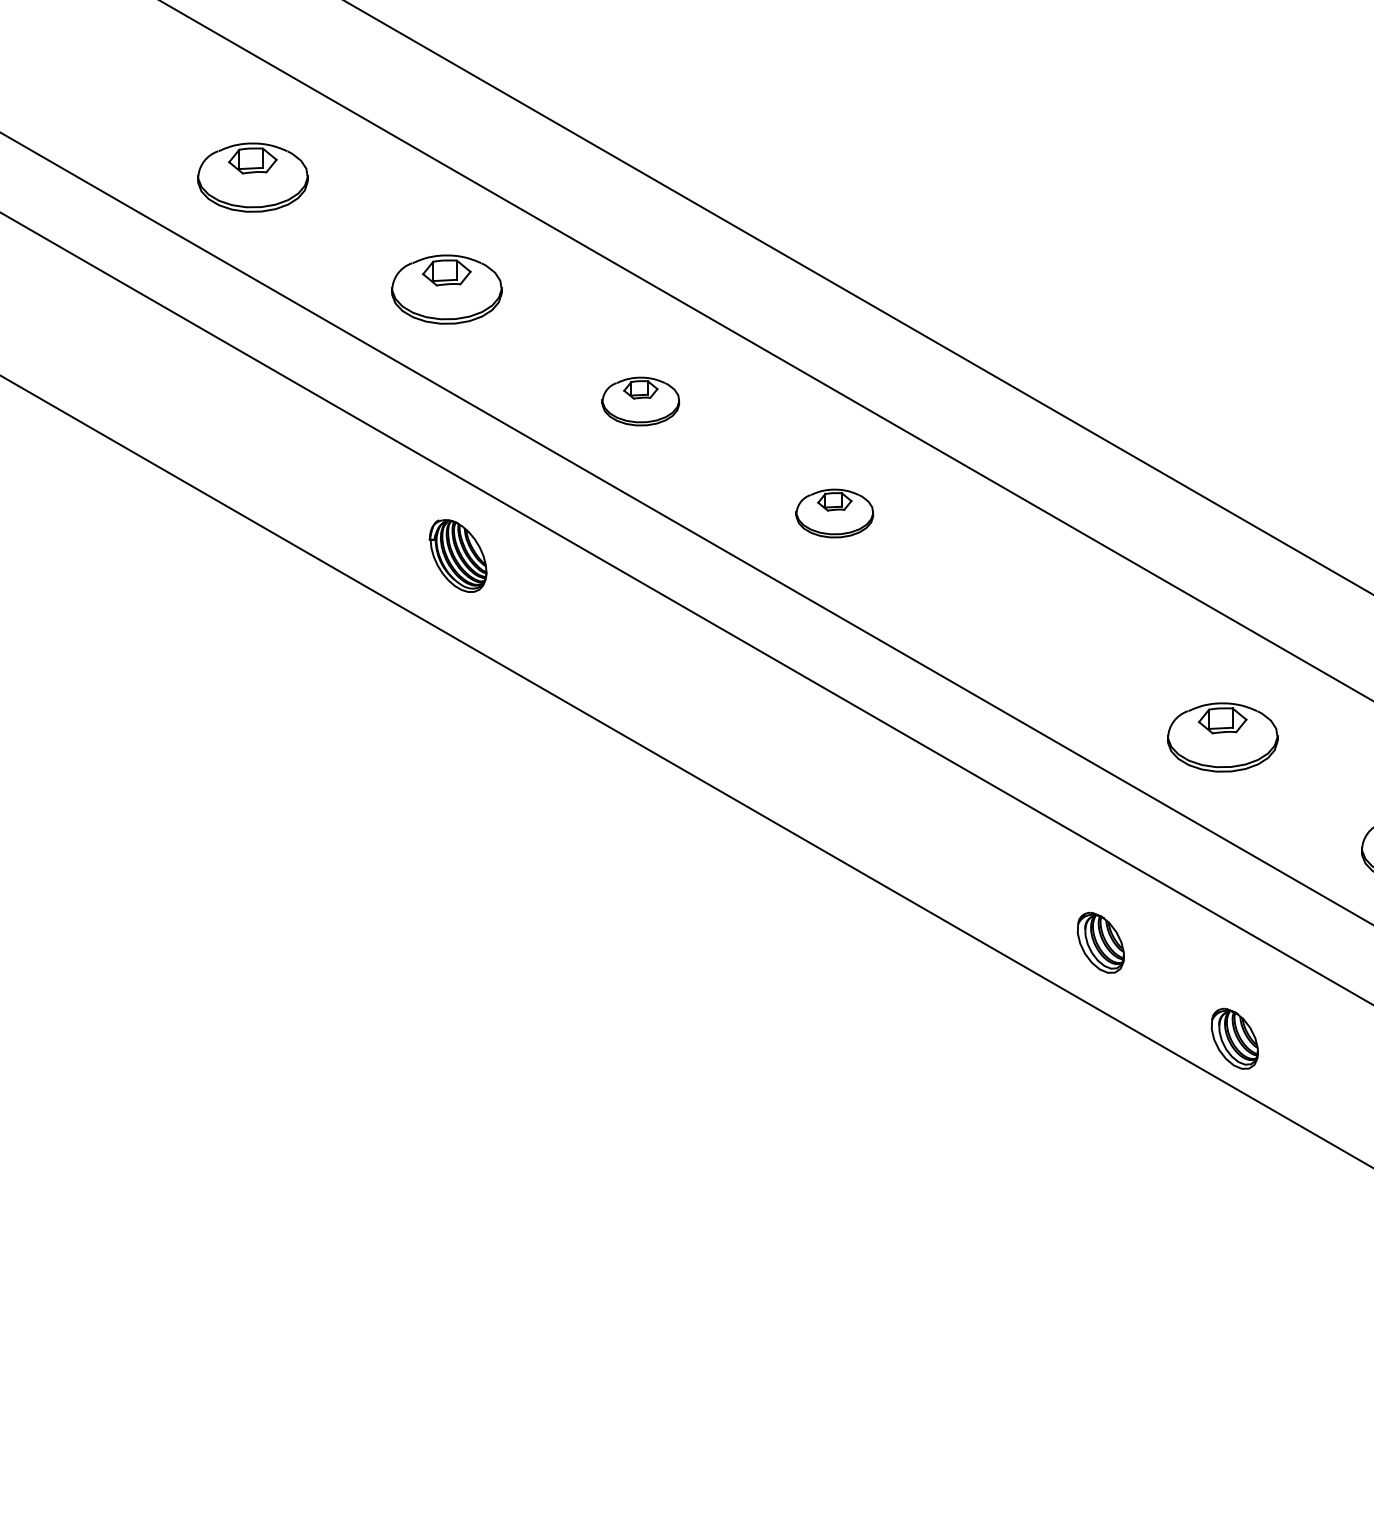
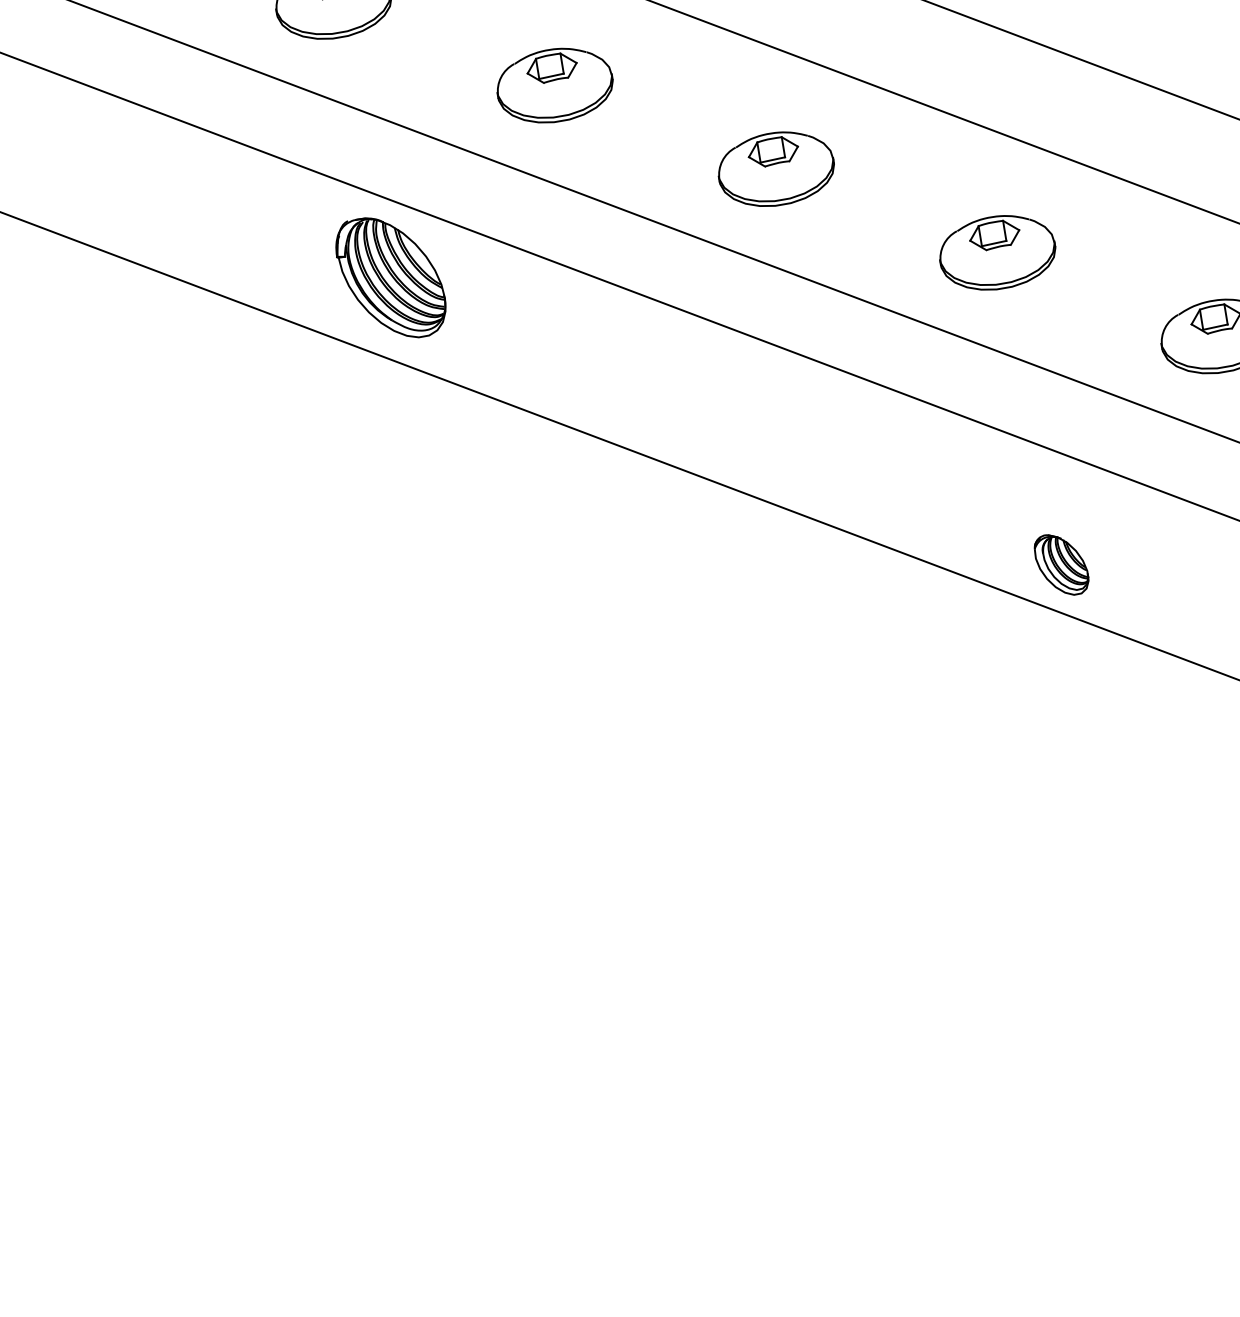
part: (640, 401) -> (554, 85), size x1.43
part: (834, 513) -> (775, 169), size x1.43
part: (457, 555) -> (390, 277), size x1.67
part: (1028, 625) -> (997, 252), added
part: (1100, 942) -> (1061, 564), moved

